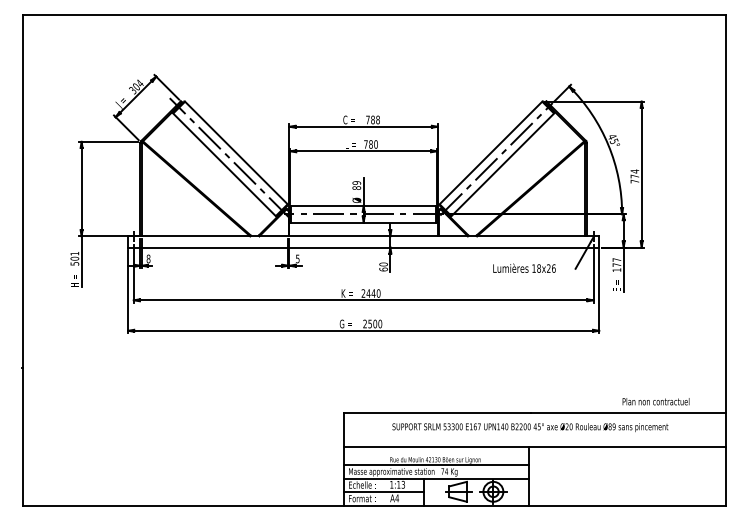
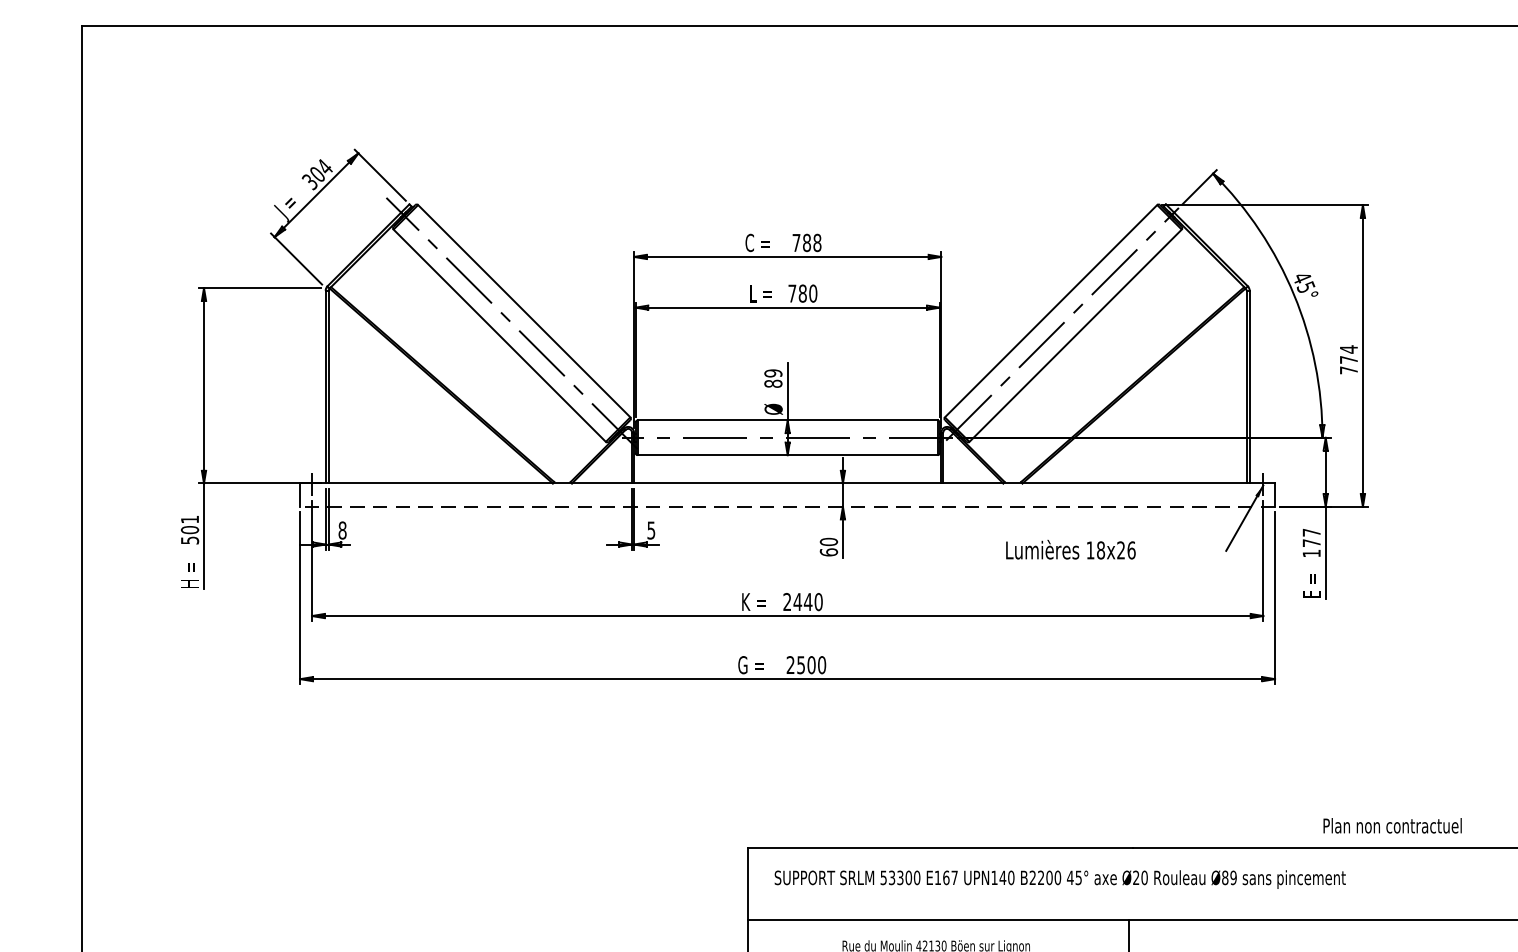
line: (363, 247) -> (787, 506), solid -> dashed
text: (524, 267) -> (1070, 548), moved
text: (530, 427) -> (1060, 879), moved

